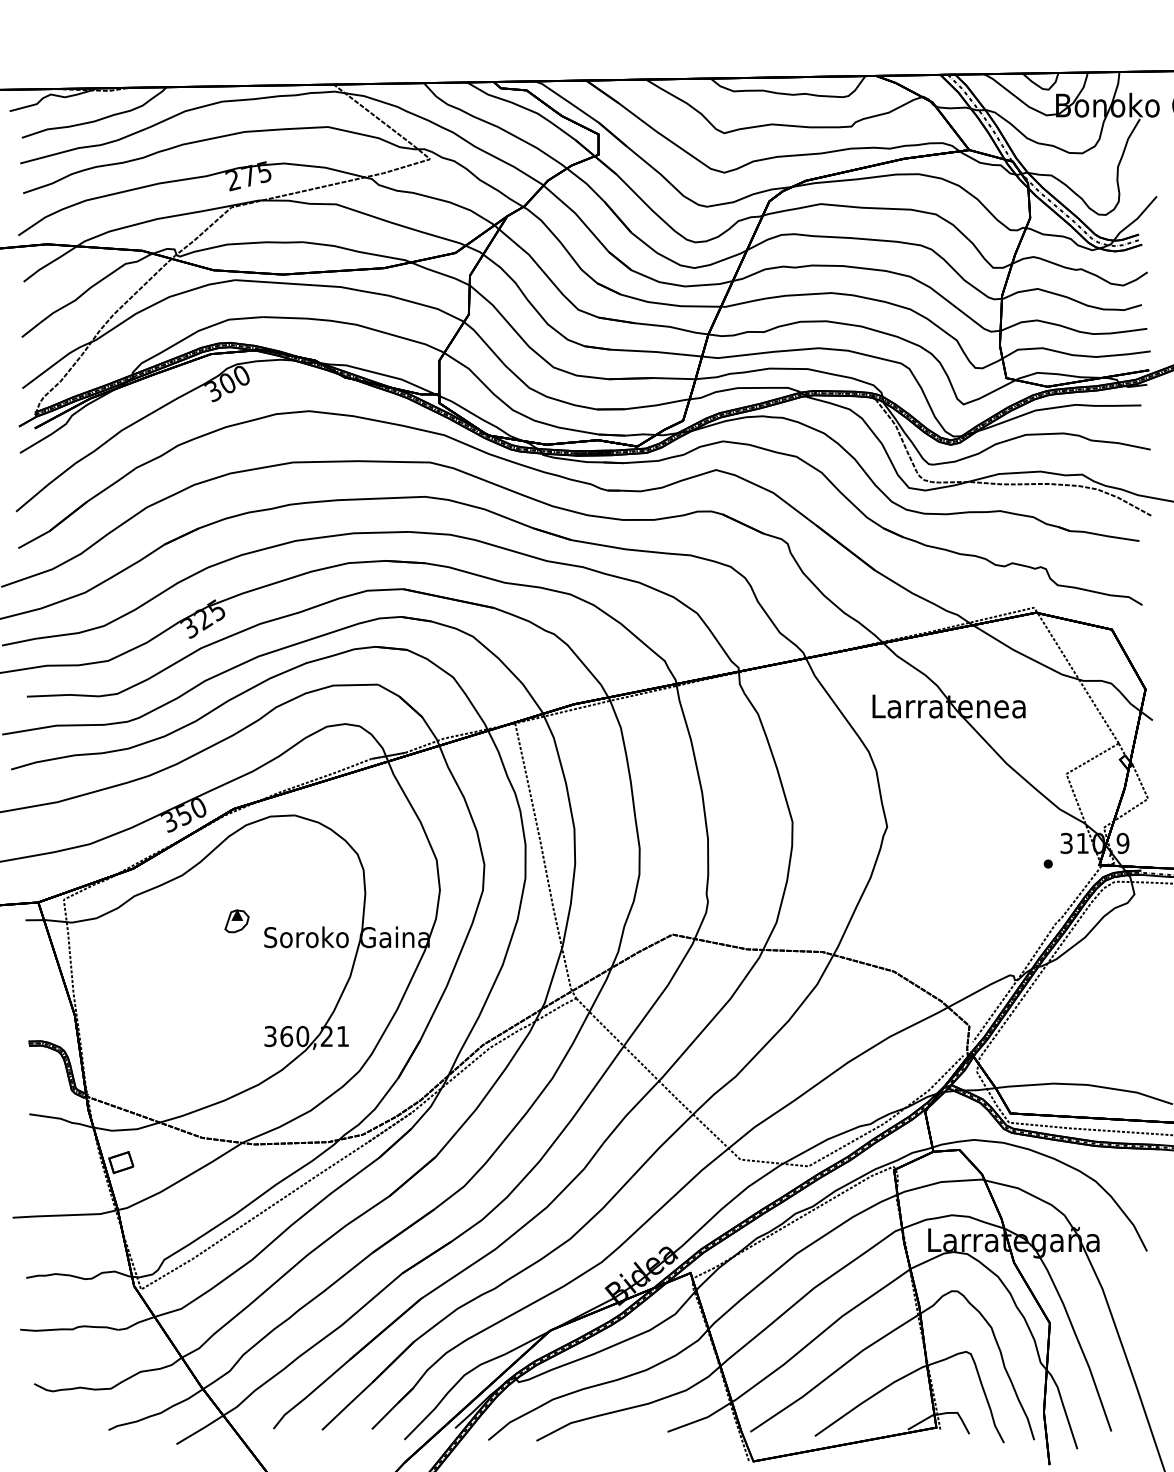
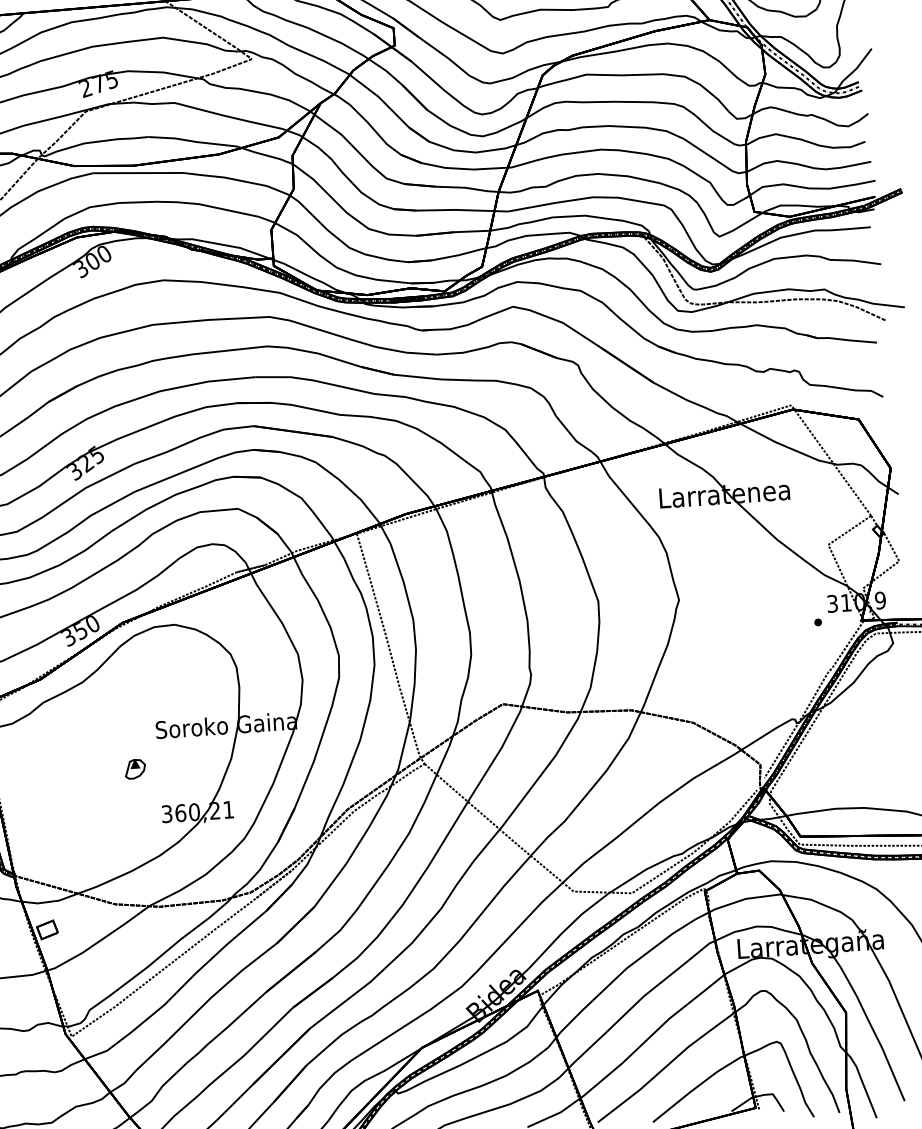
part: (236, 921) -> (134, 769), moved

